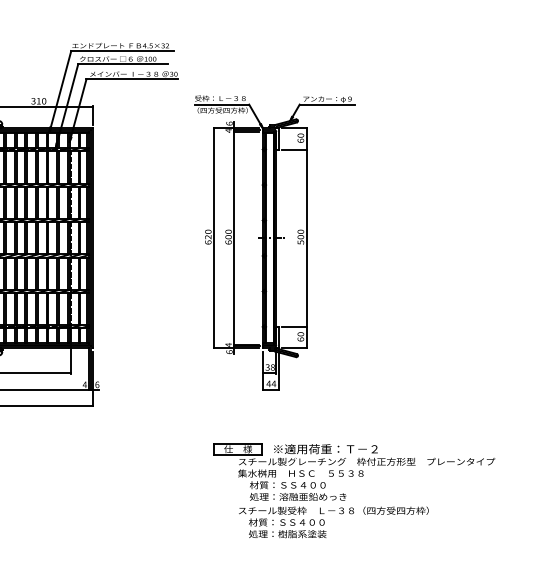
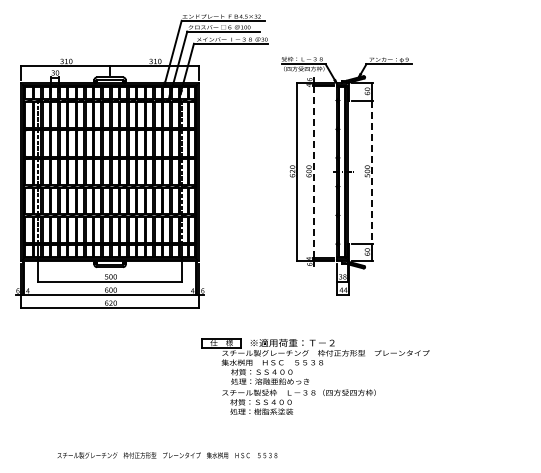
line: (234, 238) -> (313, 172), solid -> dashed
line: (307, 238) -> (372, 172), solid -> dashed
part: (346, 495) -> (309, 380), moved

